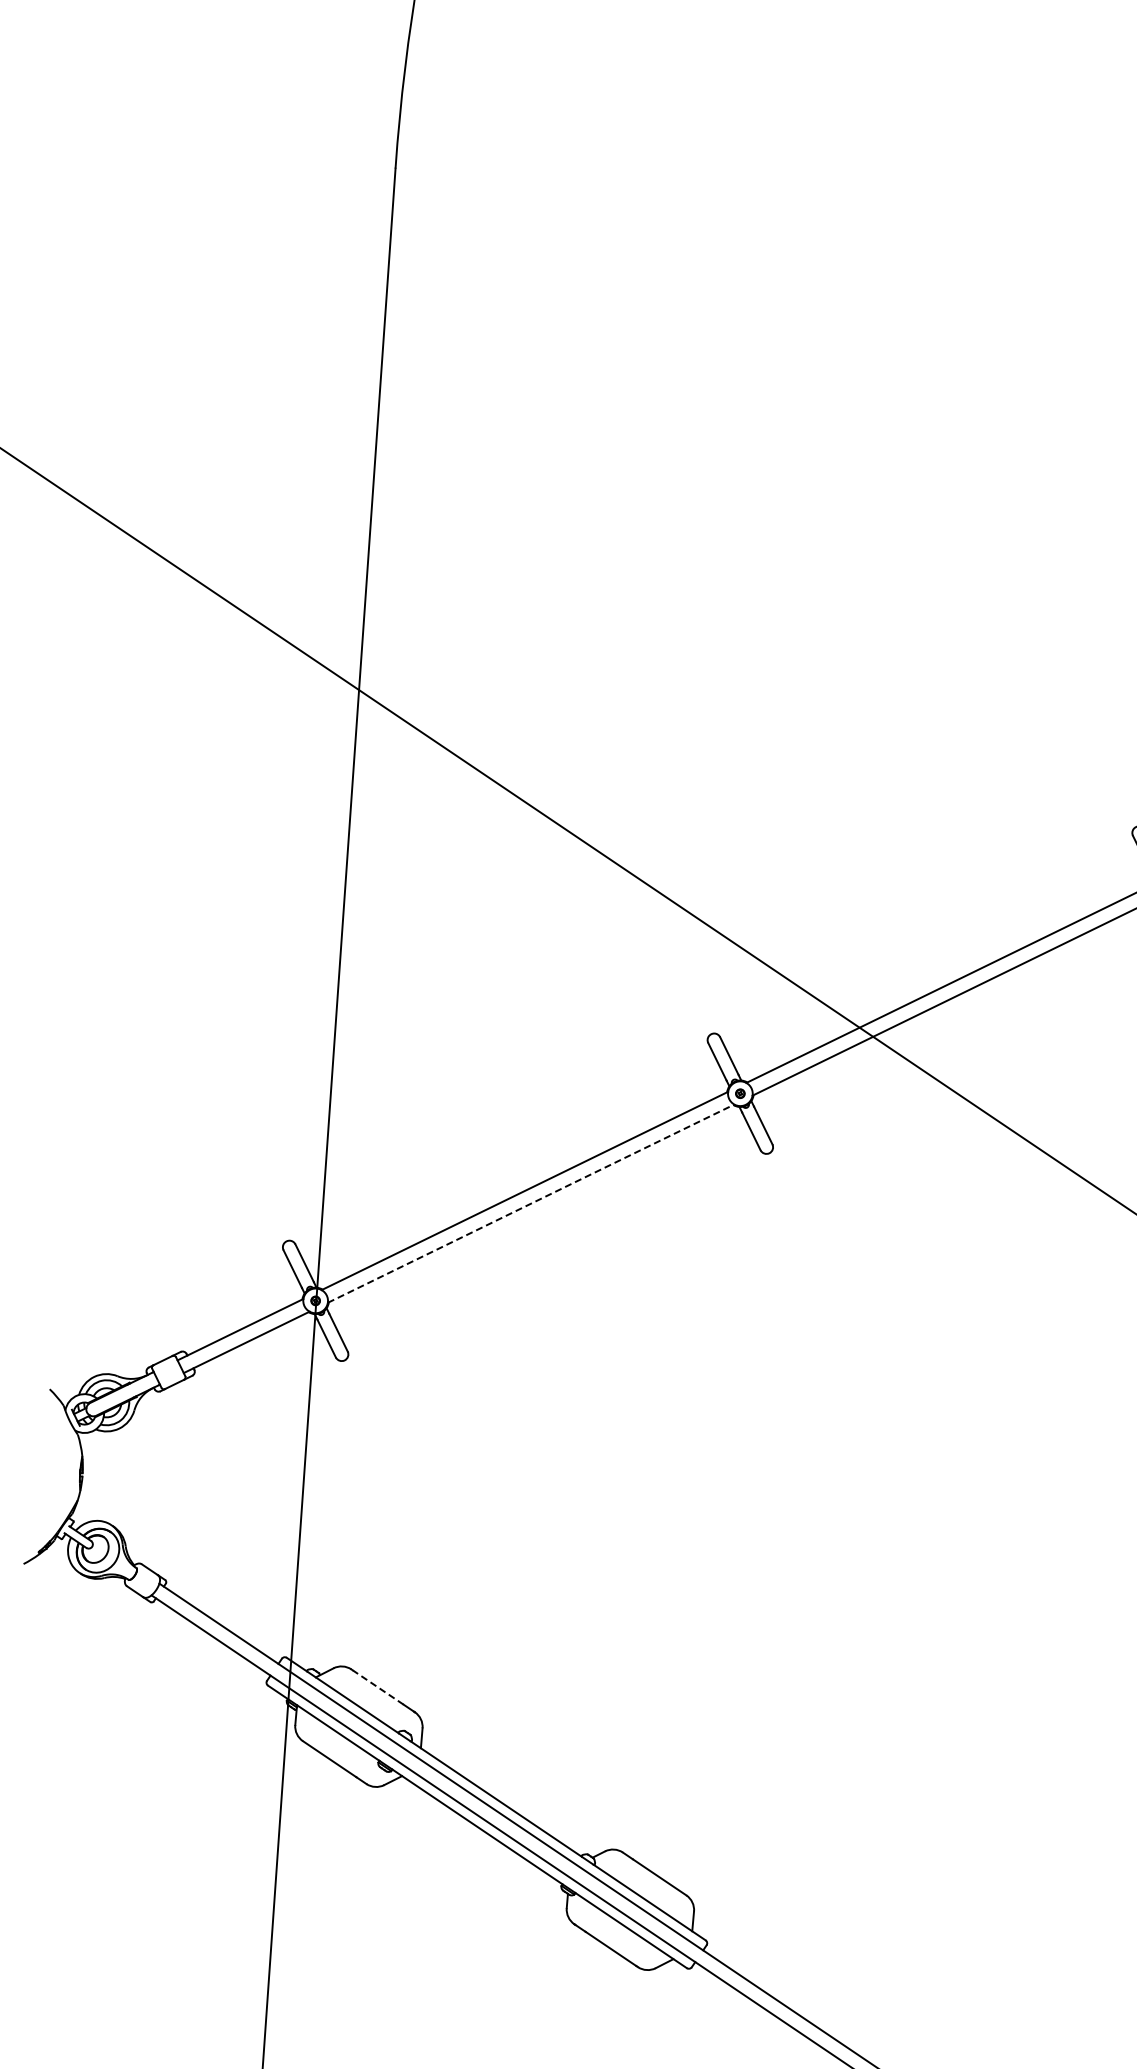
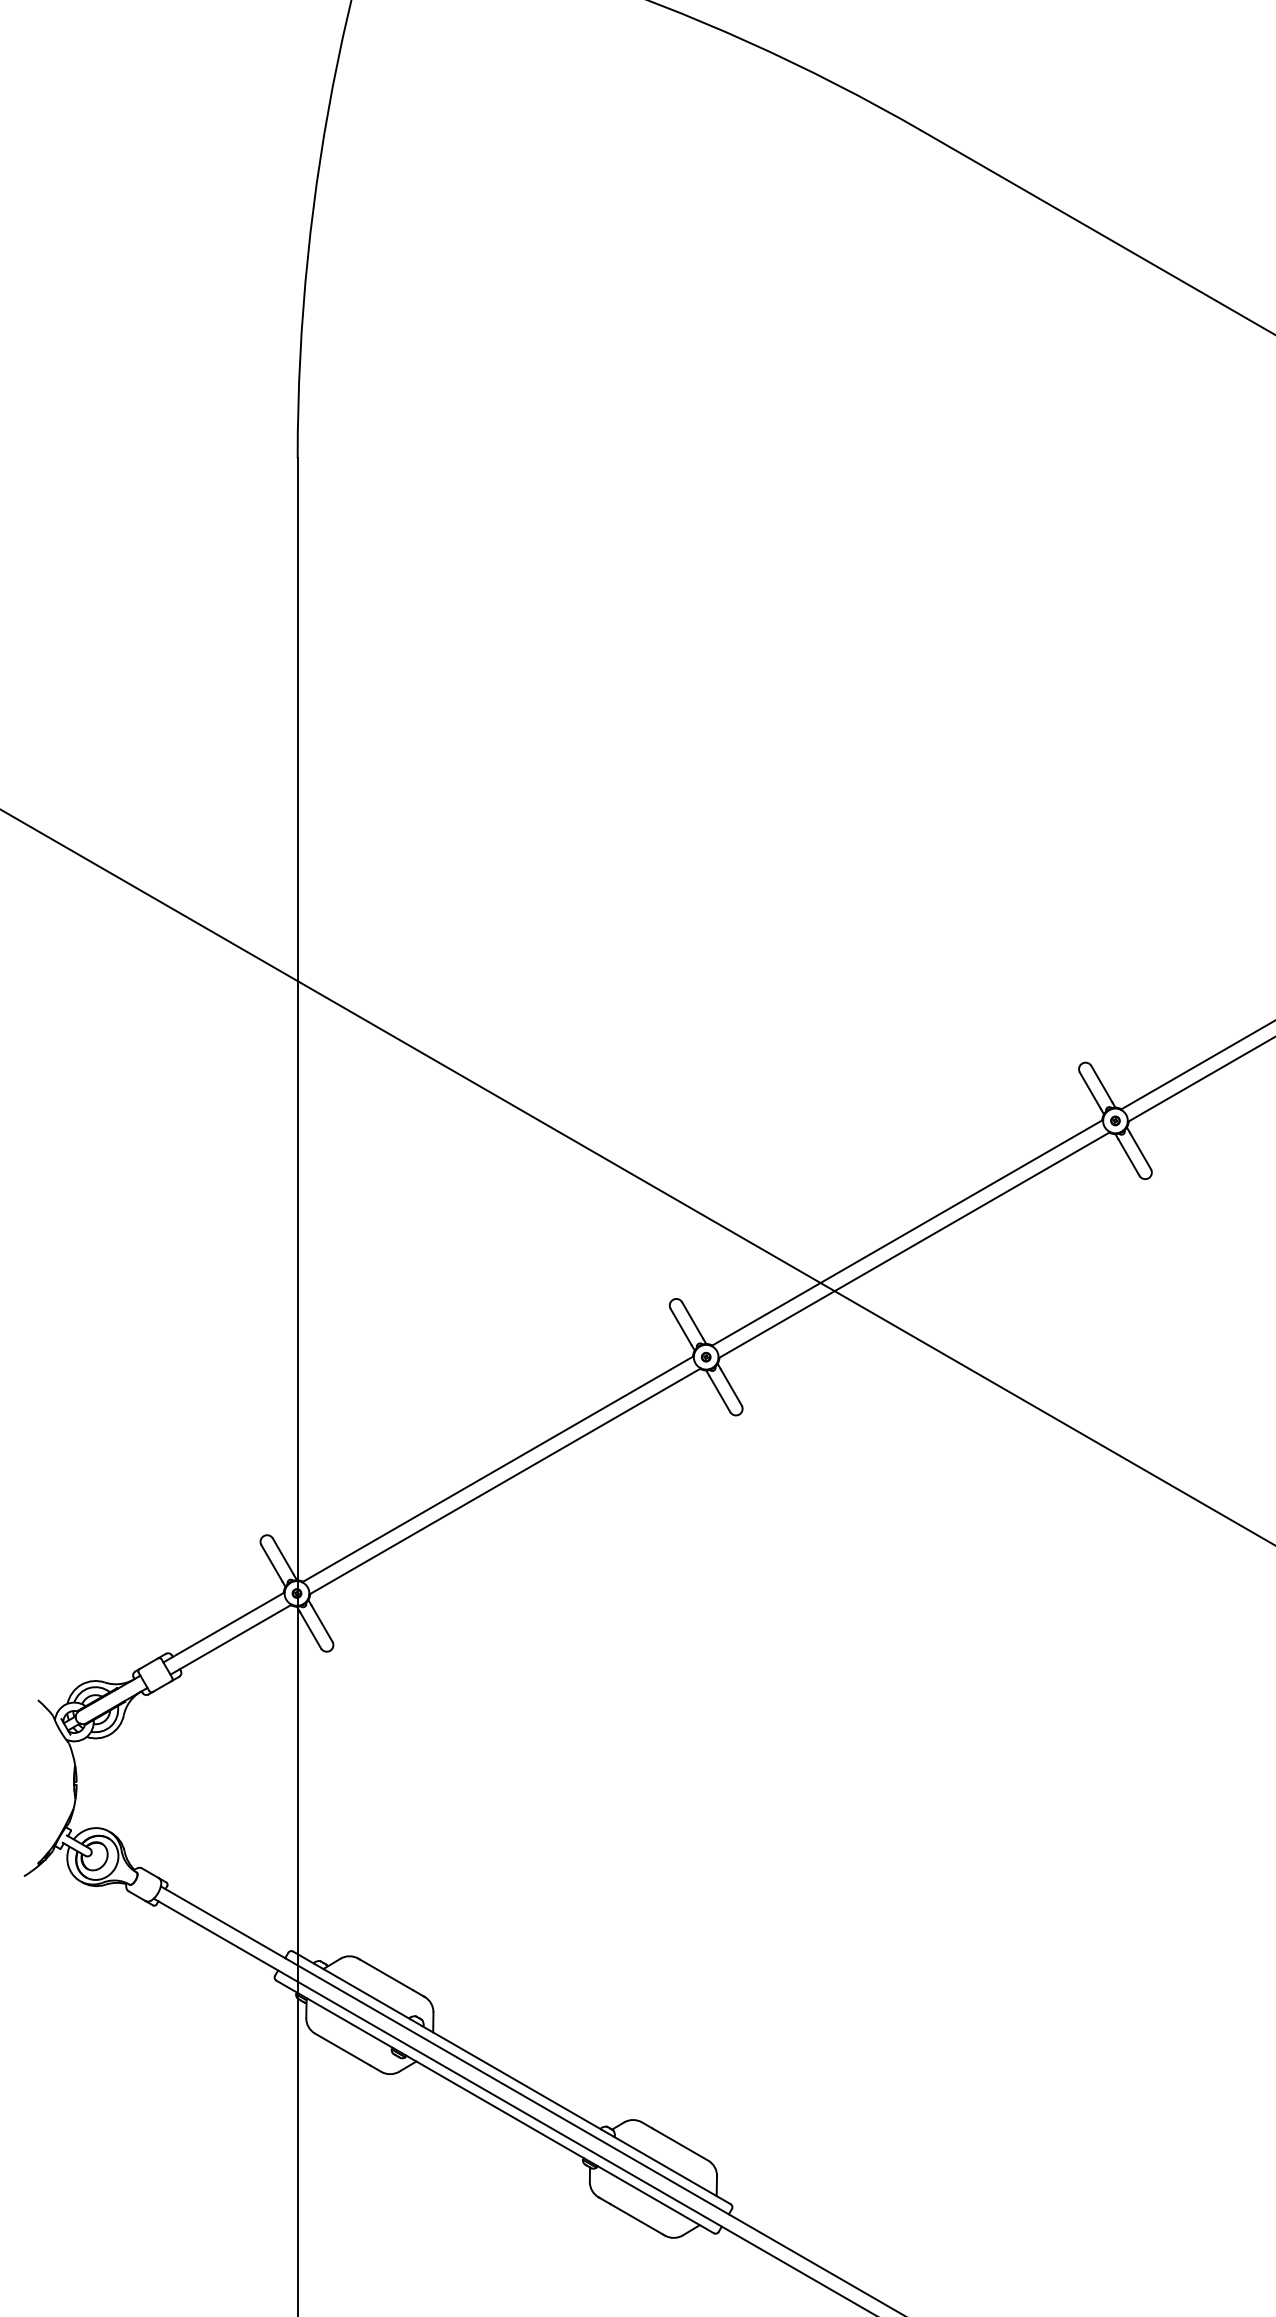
line: (531, 1203) -> (505, 1481), dashed -> solid
line: (378, 1687) -> (386, 1974), dashed -> solid

